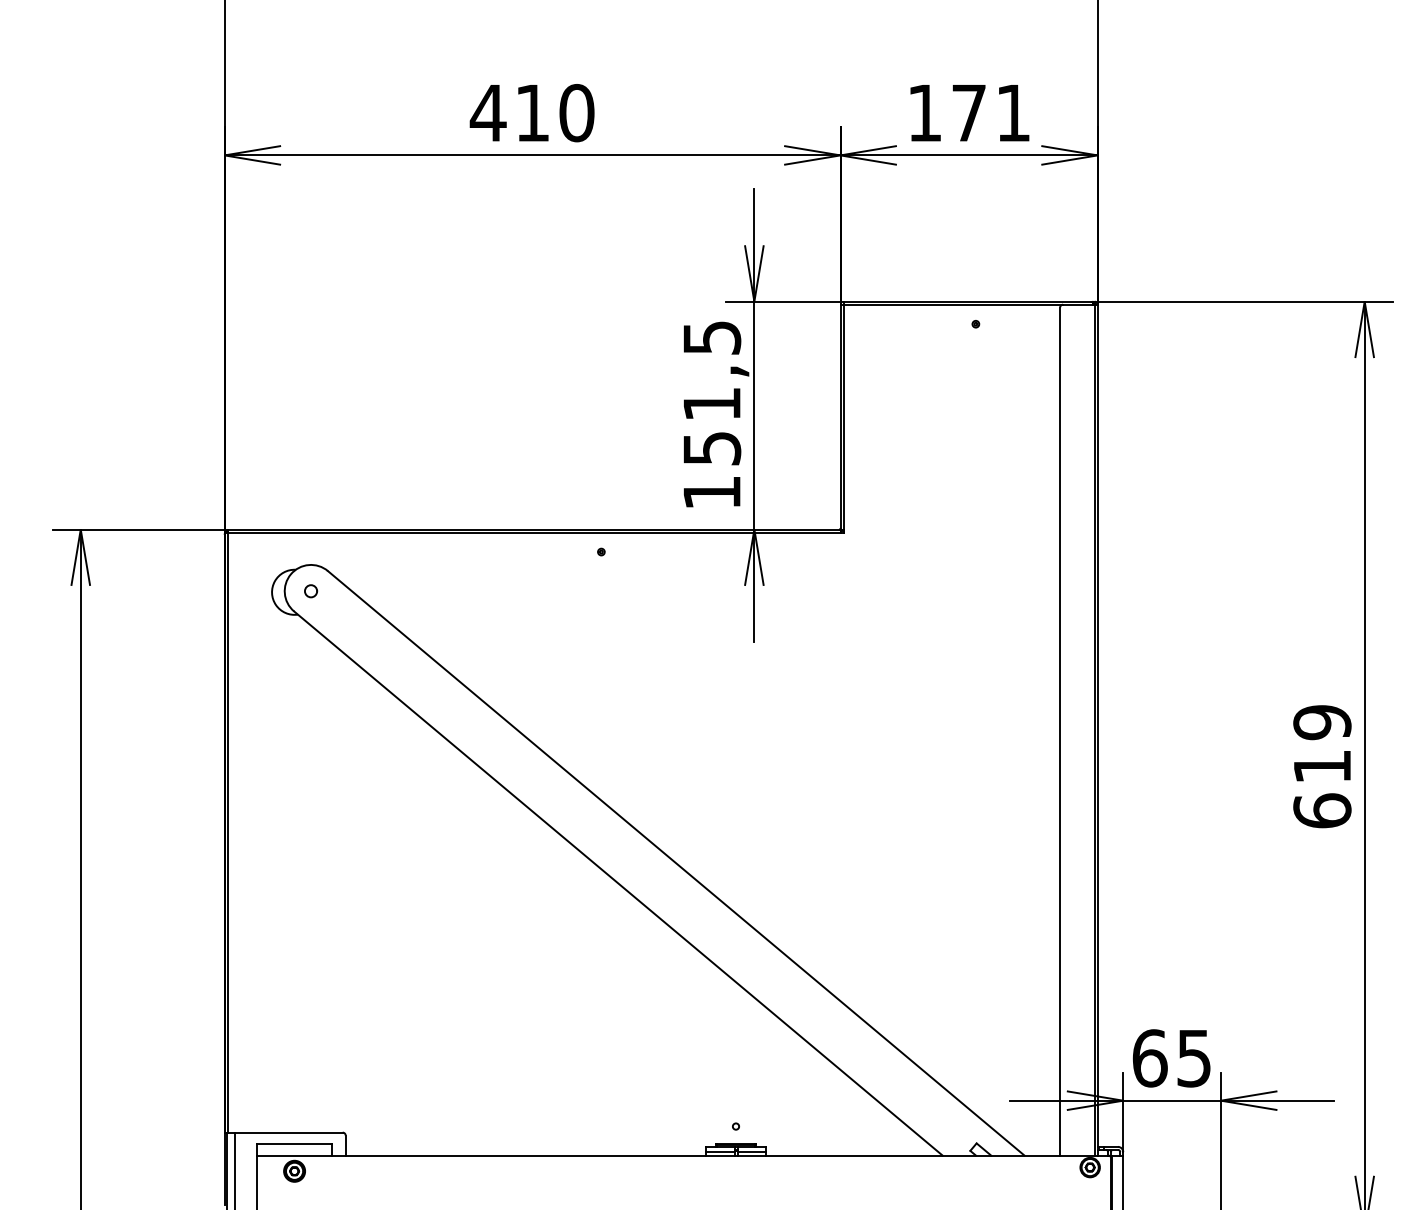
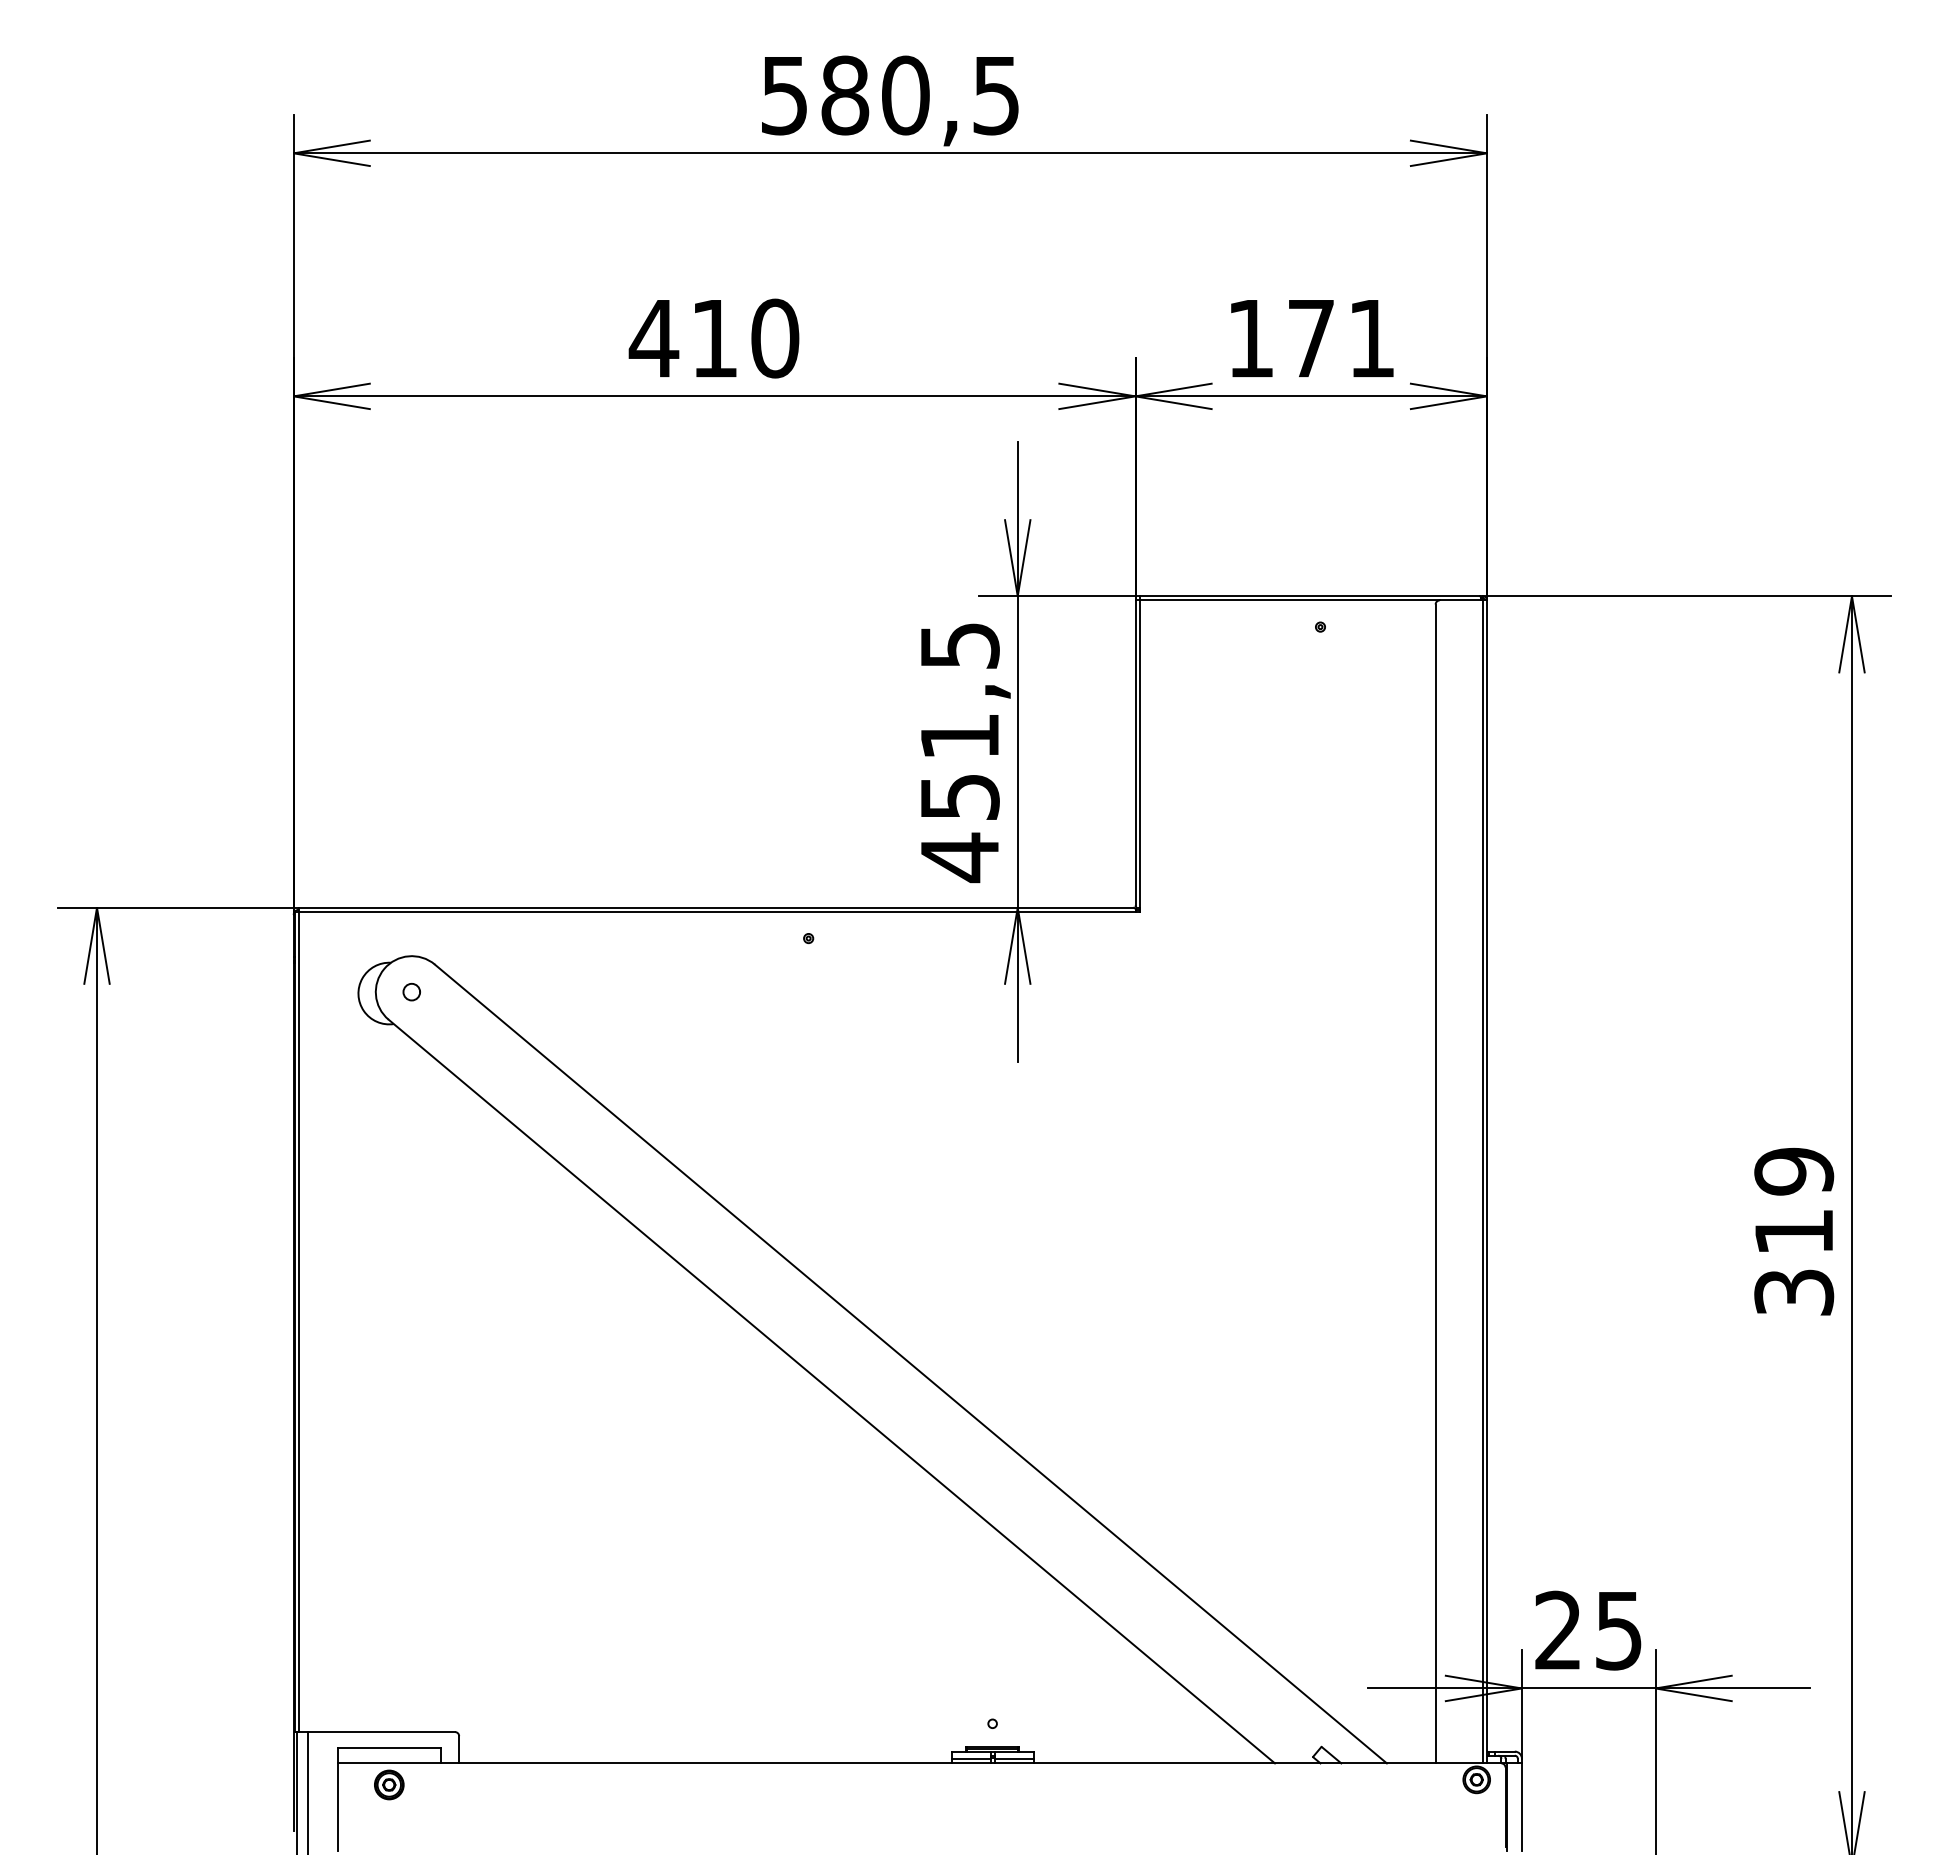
text: (711, 492) -> (959, 857), 151,5 -> 451,5
text: (1322, 810) -> (1794, 1291), 619 -> 319
text: (1149, 1058) -> (1558, 1630), 65 -> 25

